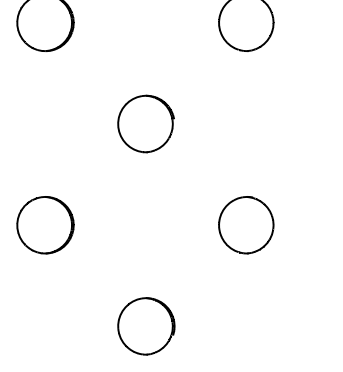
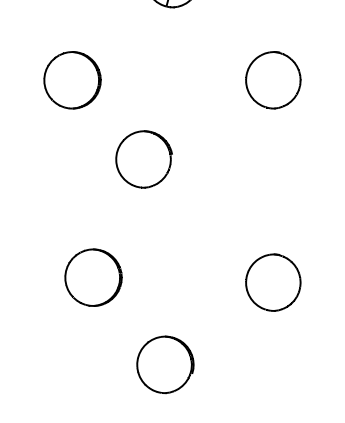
part: (145, 124) -> (143, 159), moved
part: (45, 225) -> (93, 277), moved
part: (146, 326) -> (165, 364), moved

